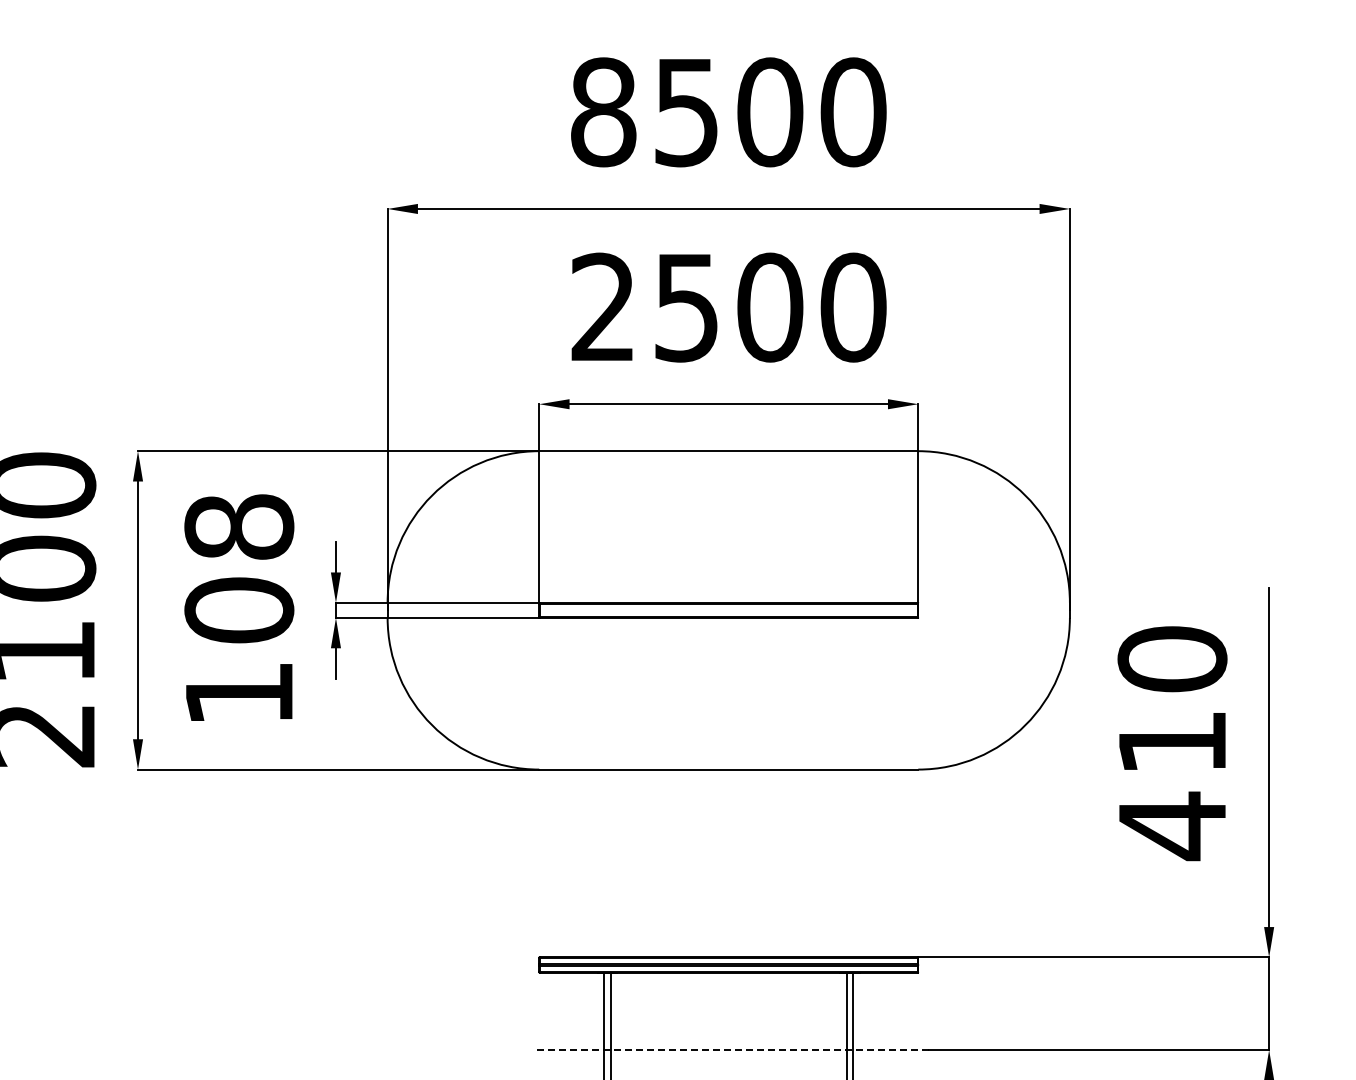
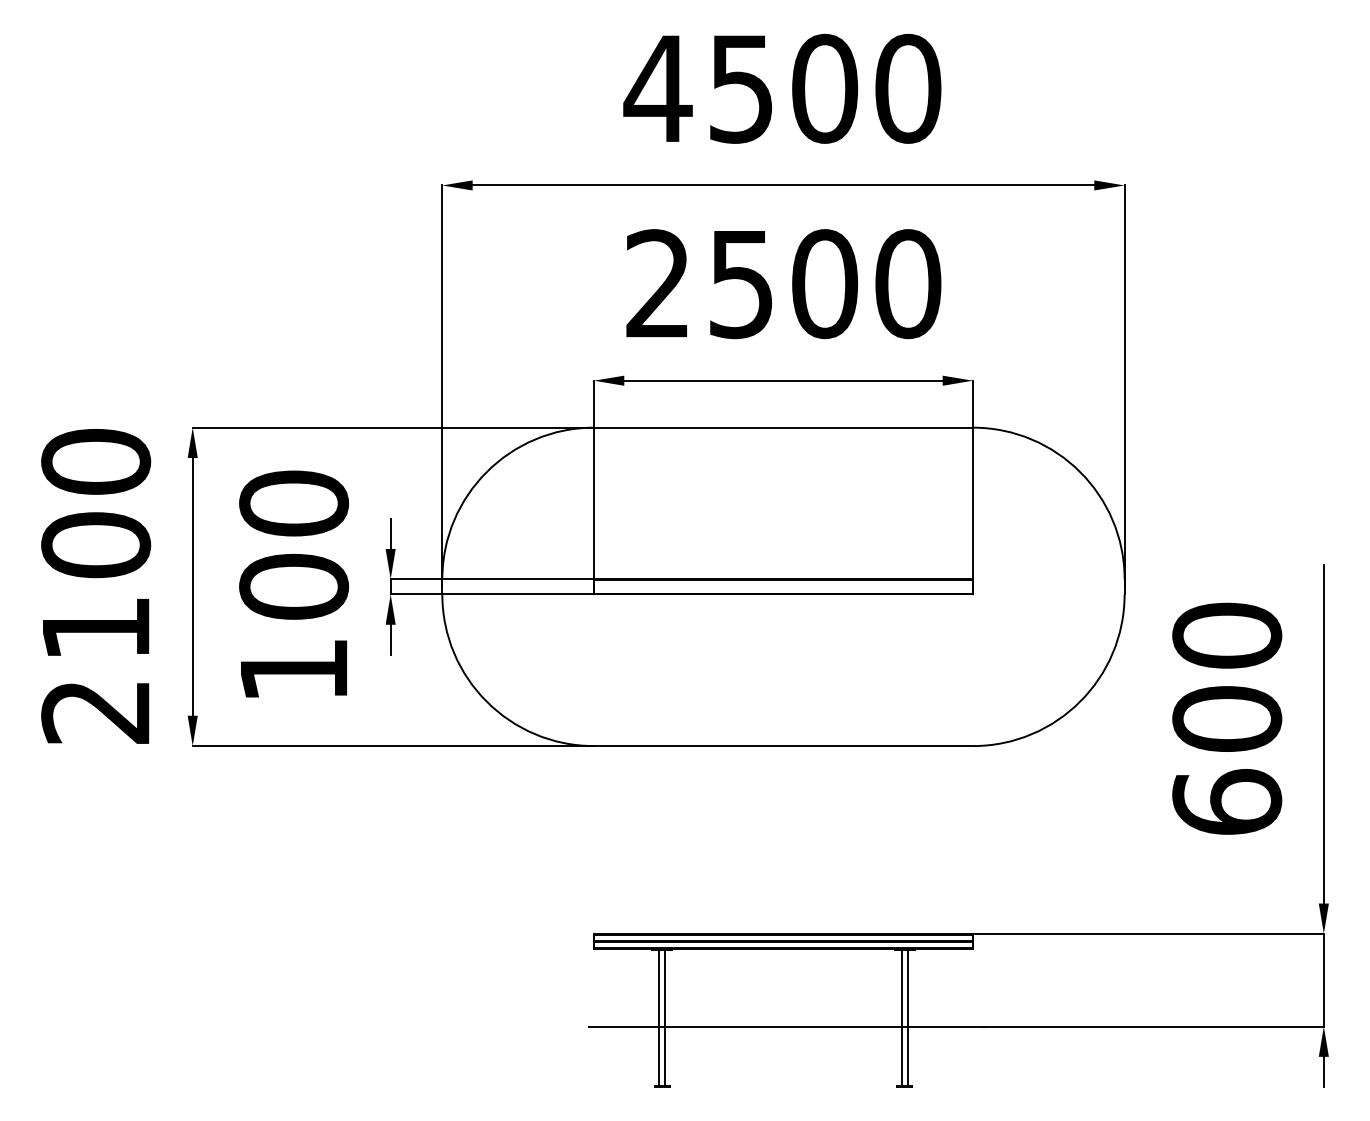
text: (602, 112) -> (657, 88), 8500 -> 4500
text: (238, 527) -> (293, 503), 108 -> 100
text: (1172, 785) -> (1227, 761), 410 -> 600
line: (731, 1050) -> (786, 1026), dashed -> solid

